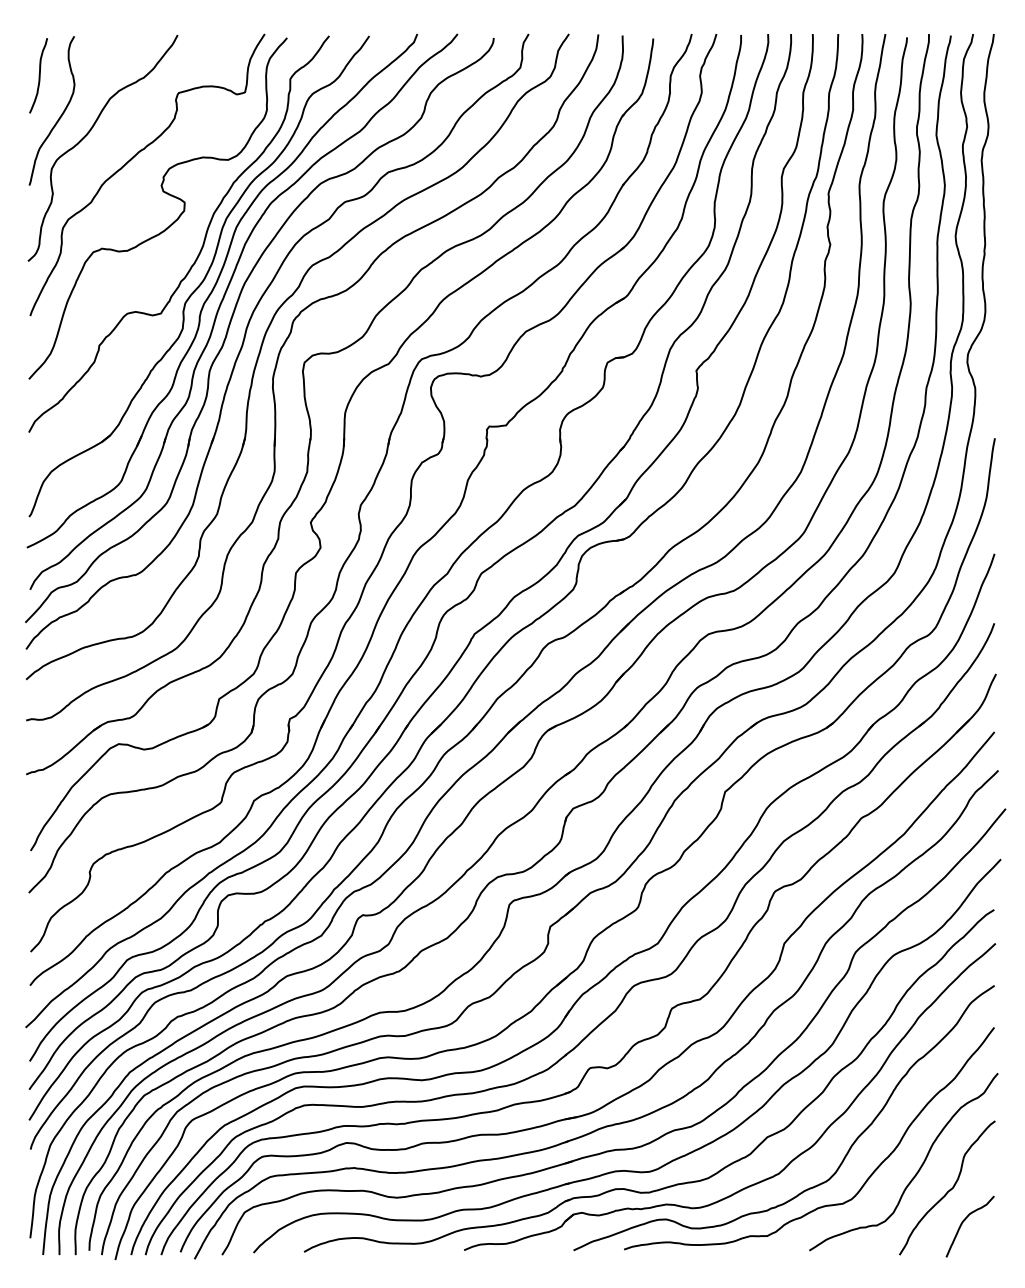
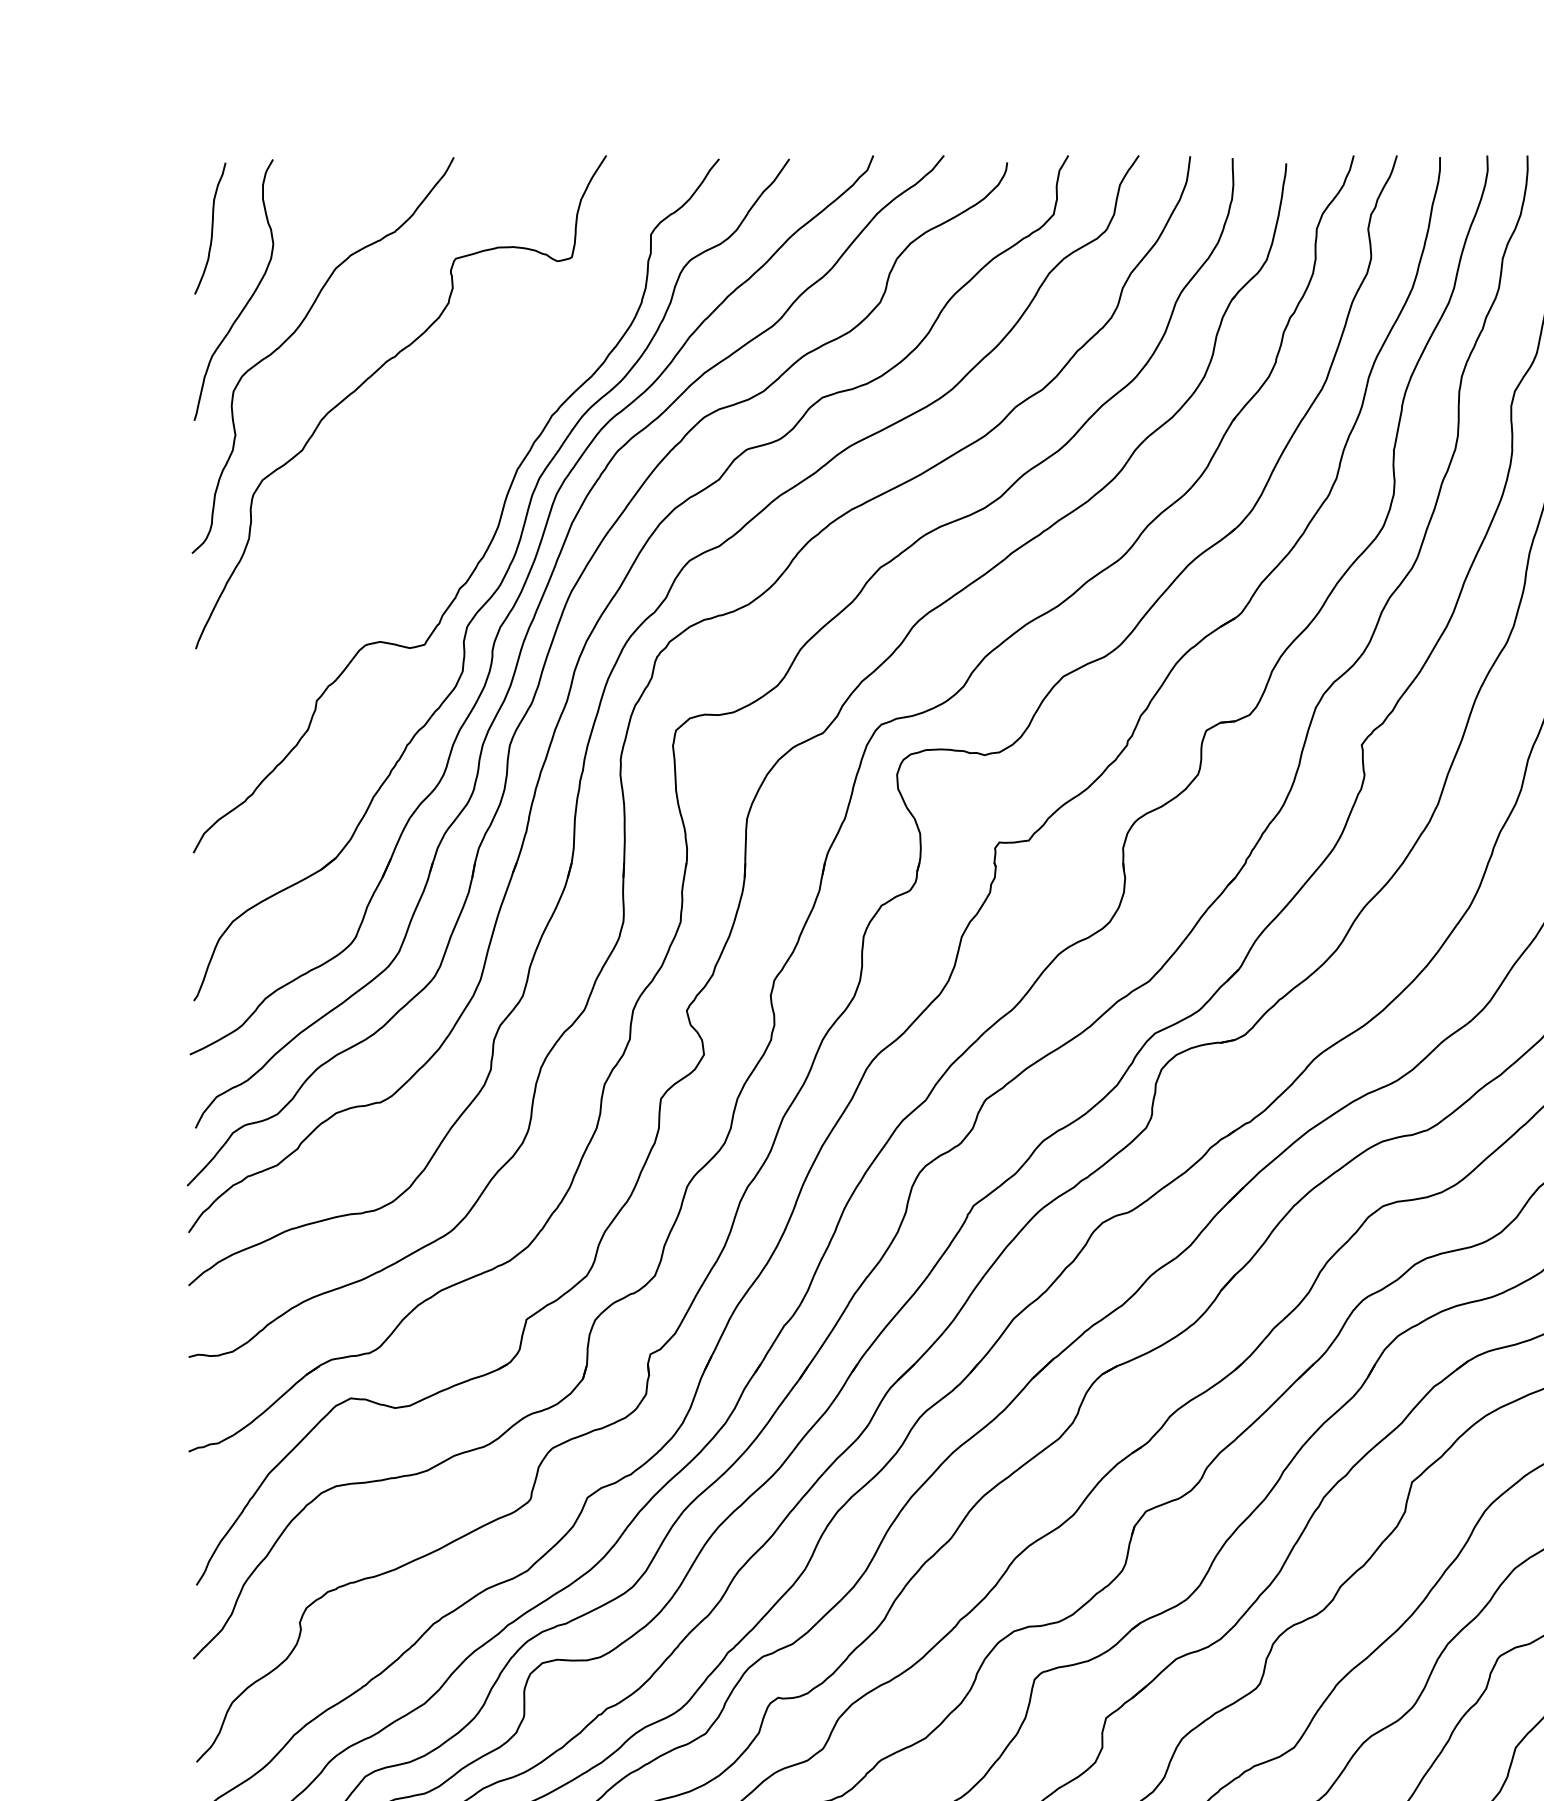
curve: (165, 193) -> (432, 434), removed

